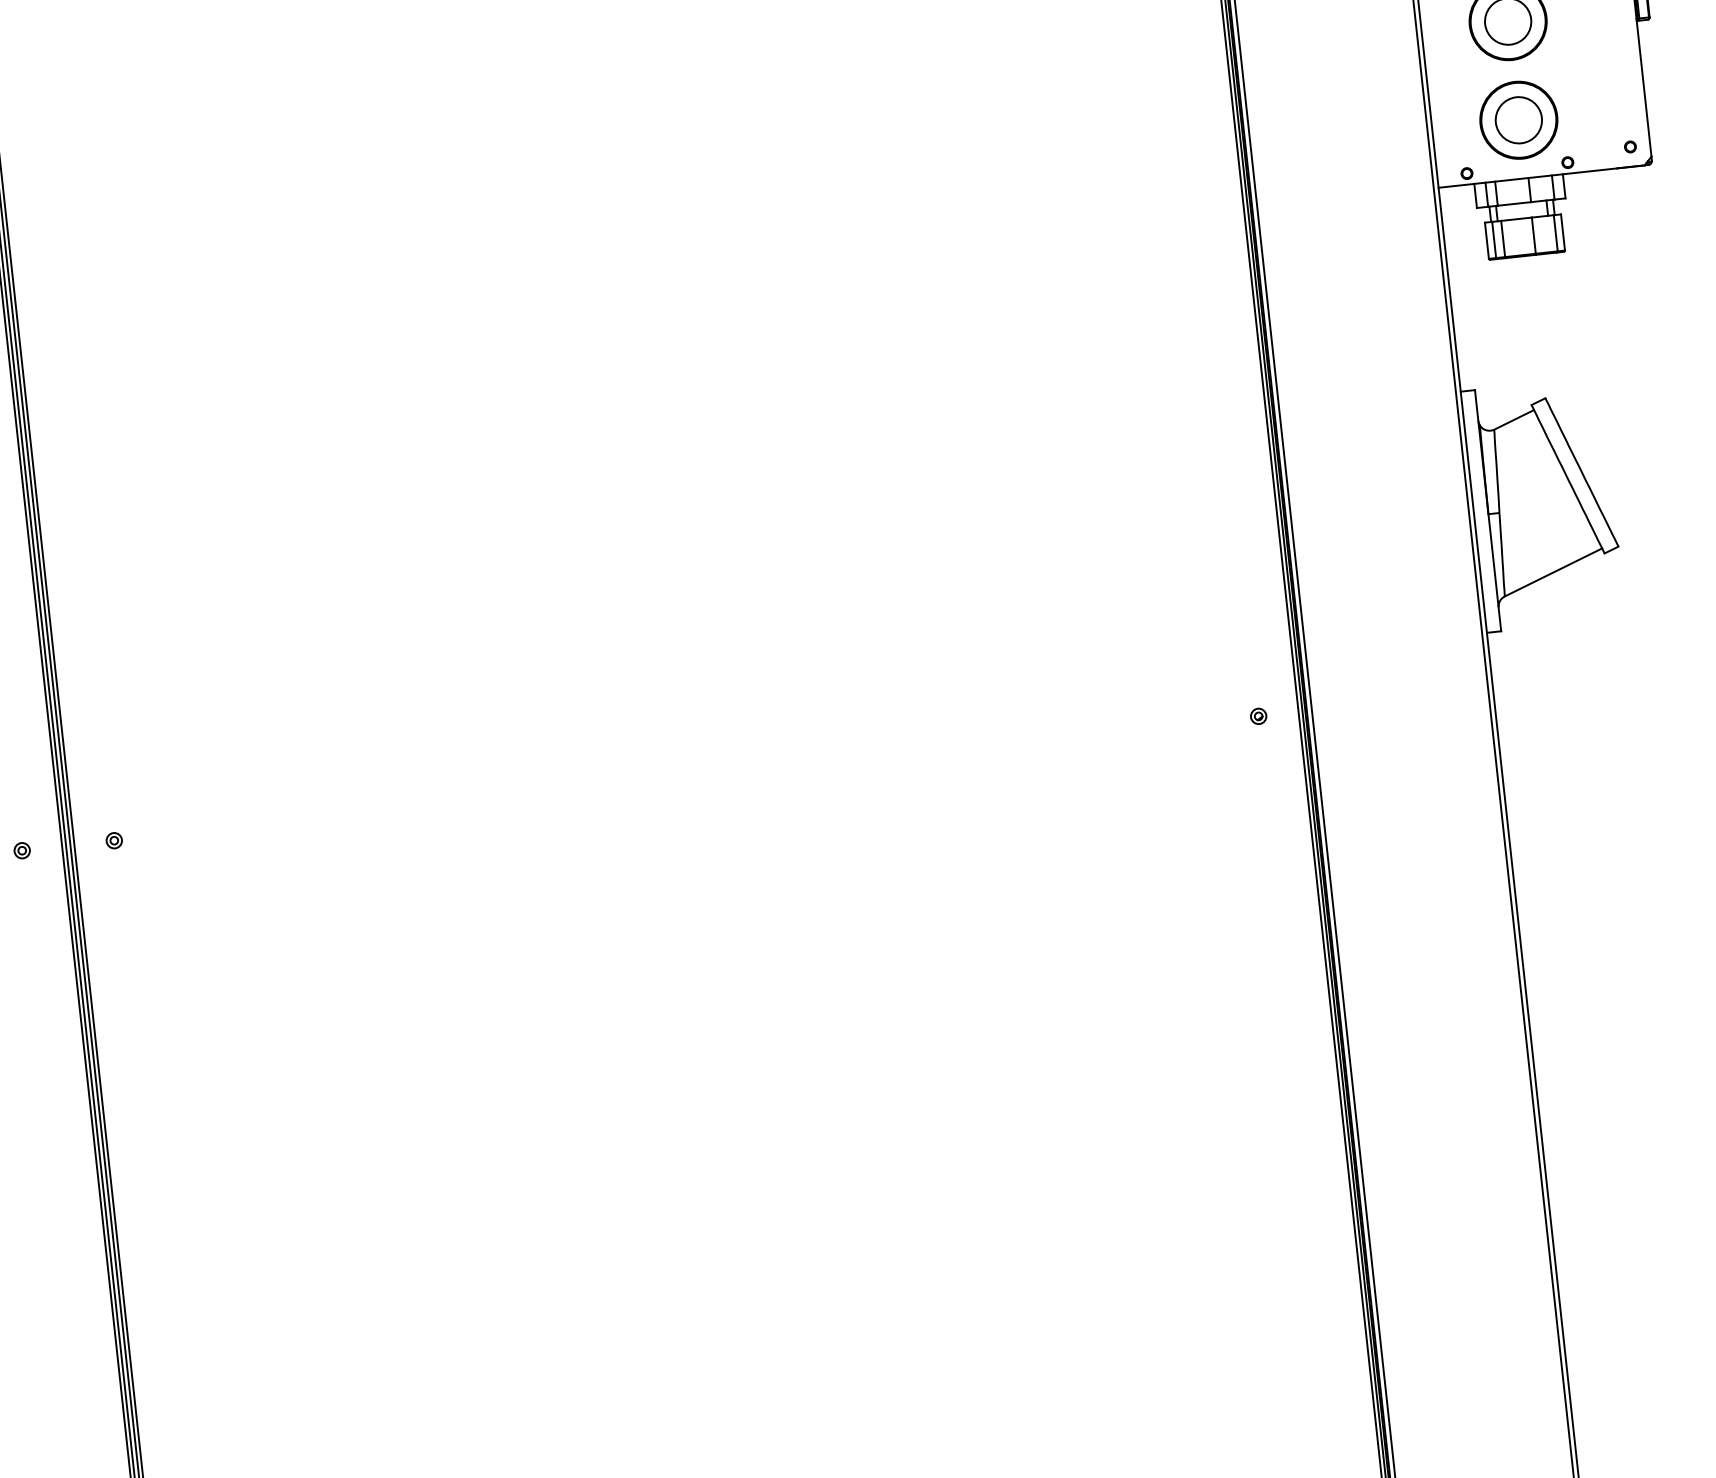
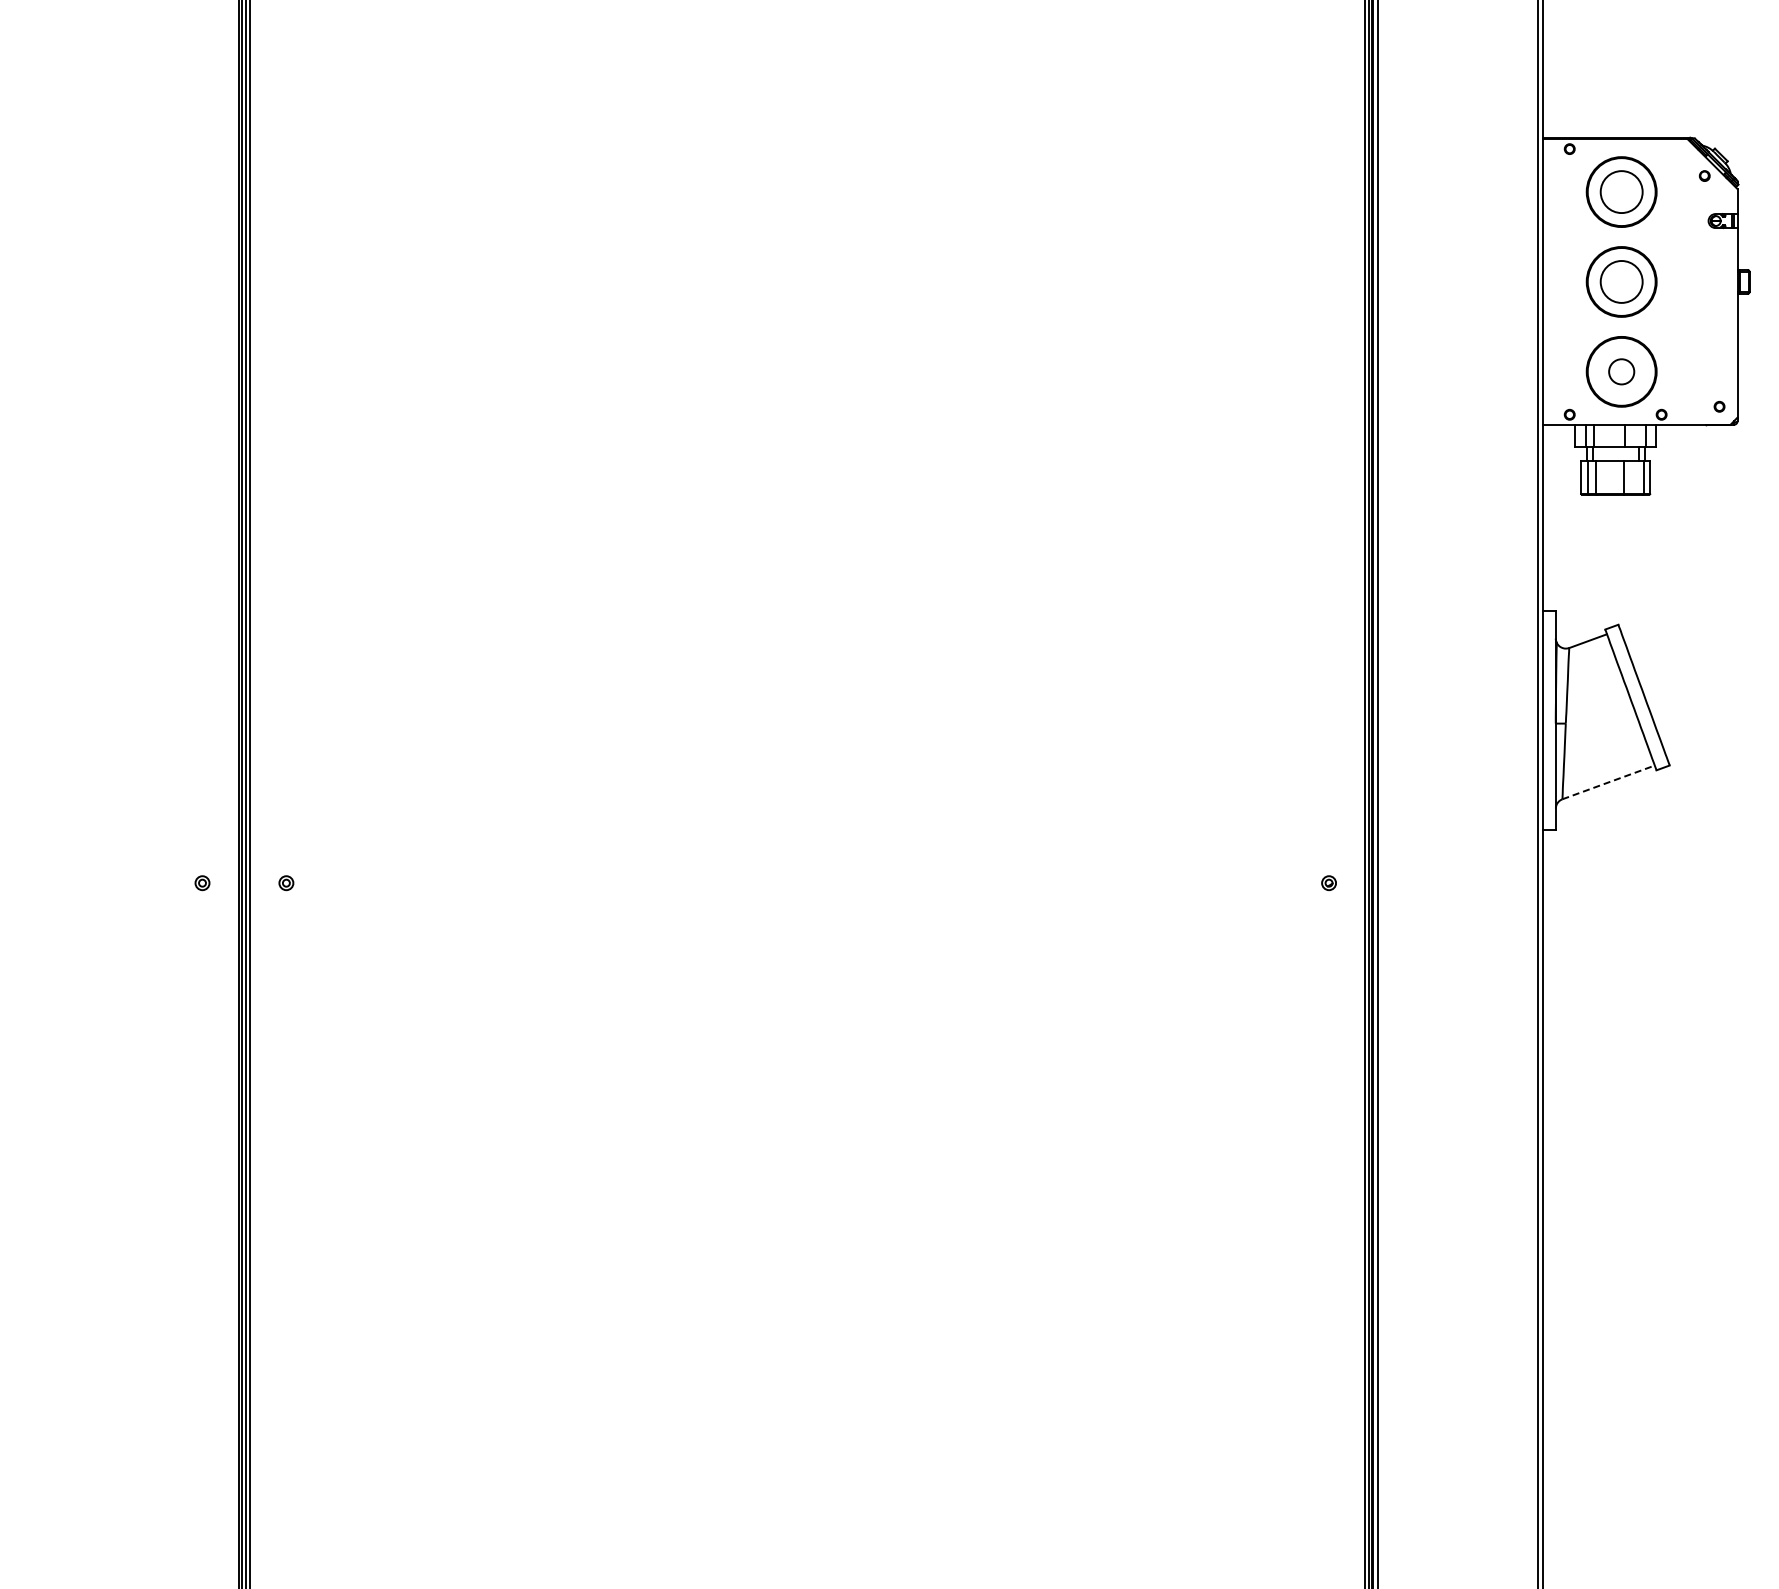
circle: (1518, 119) -> (1621, 371), size x0.6
line: (1554, 572) -> (1609, 782), solid -> dashed

